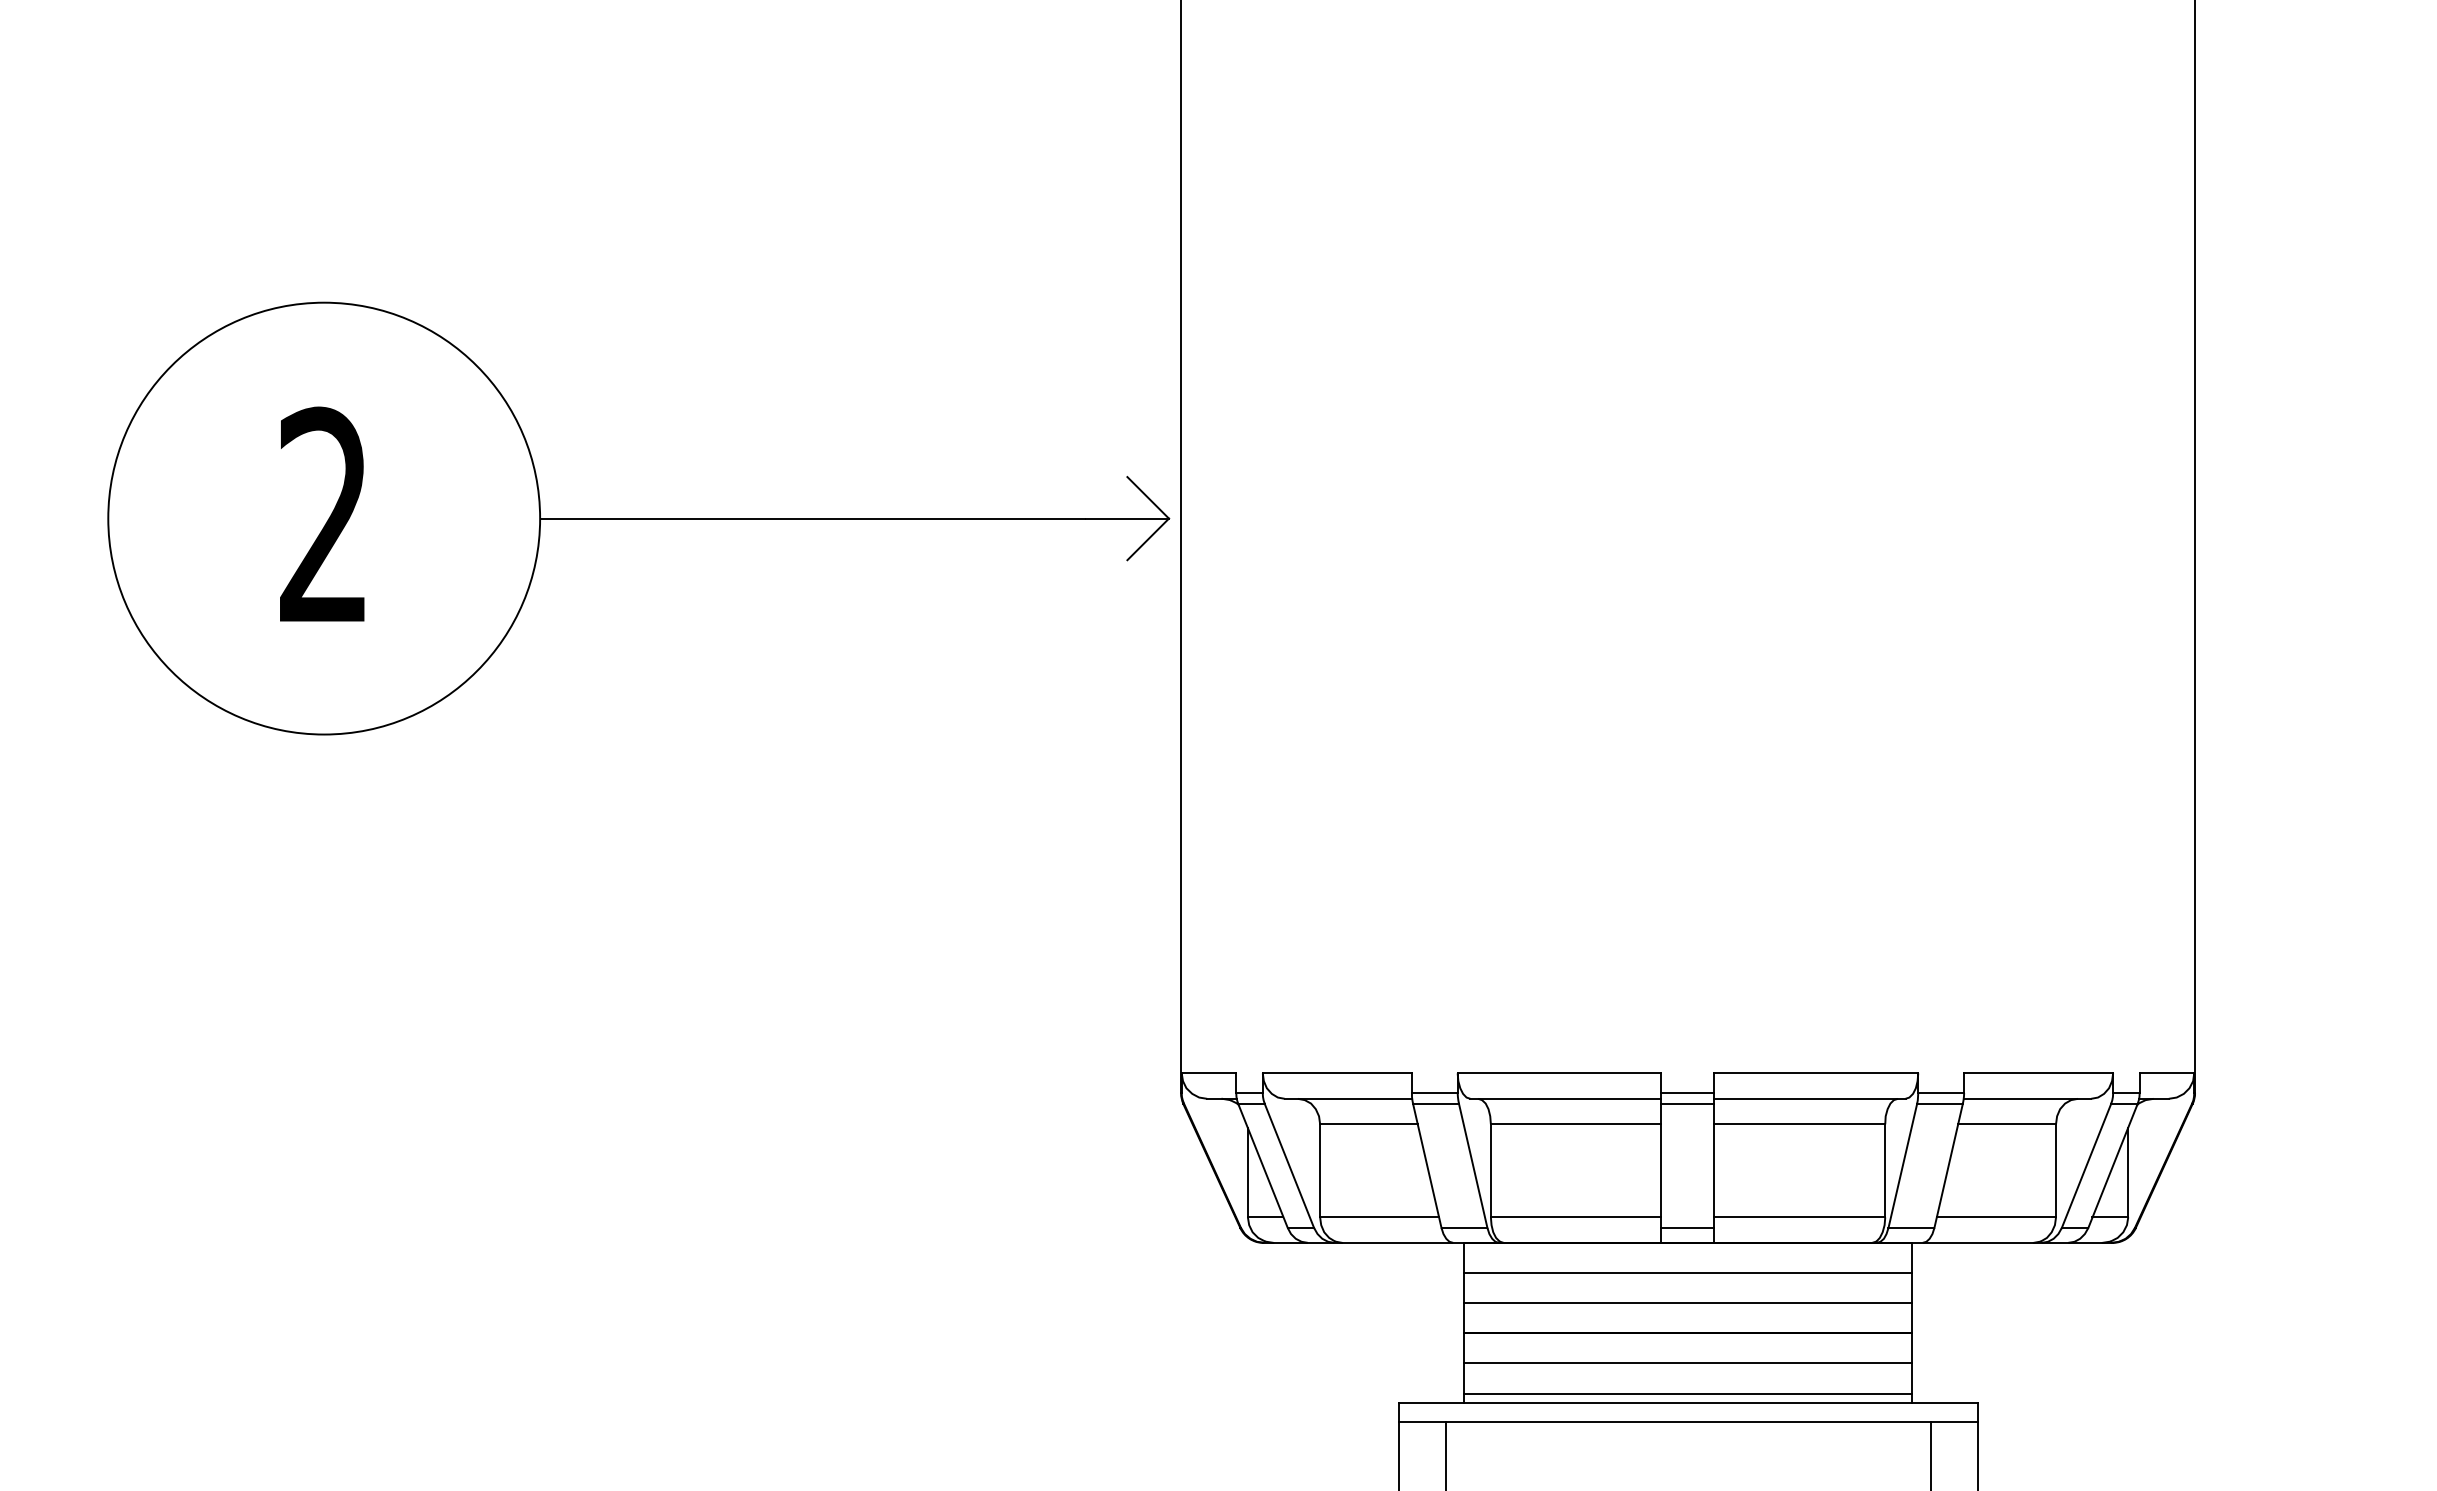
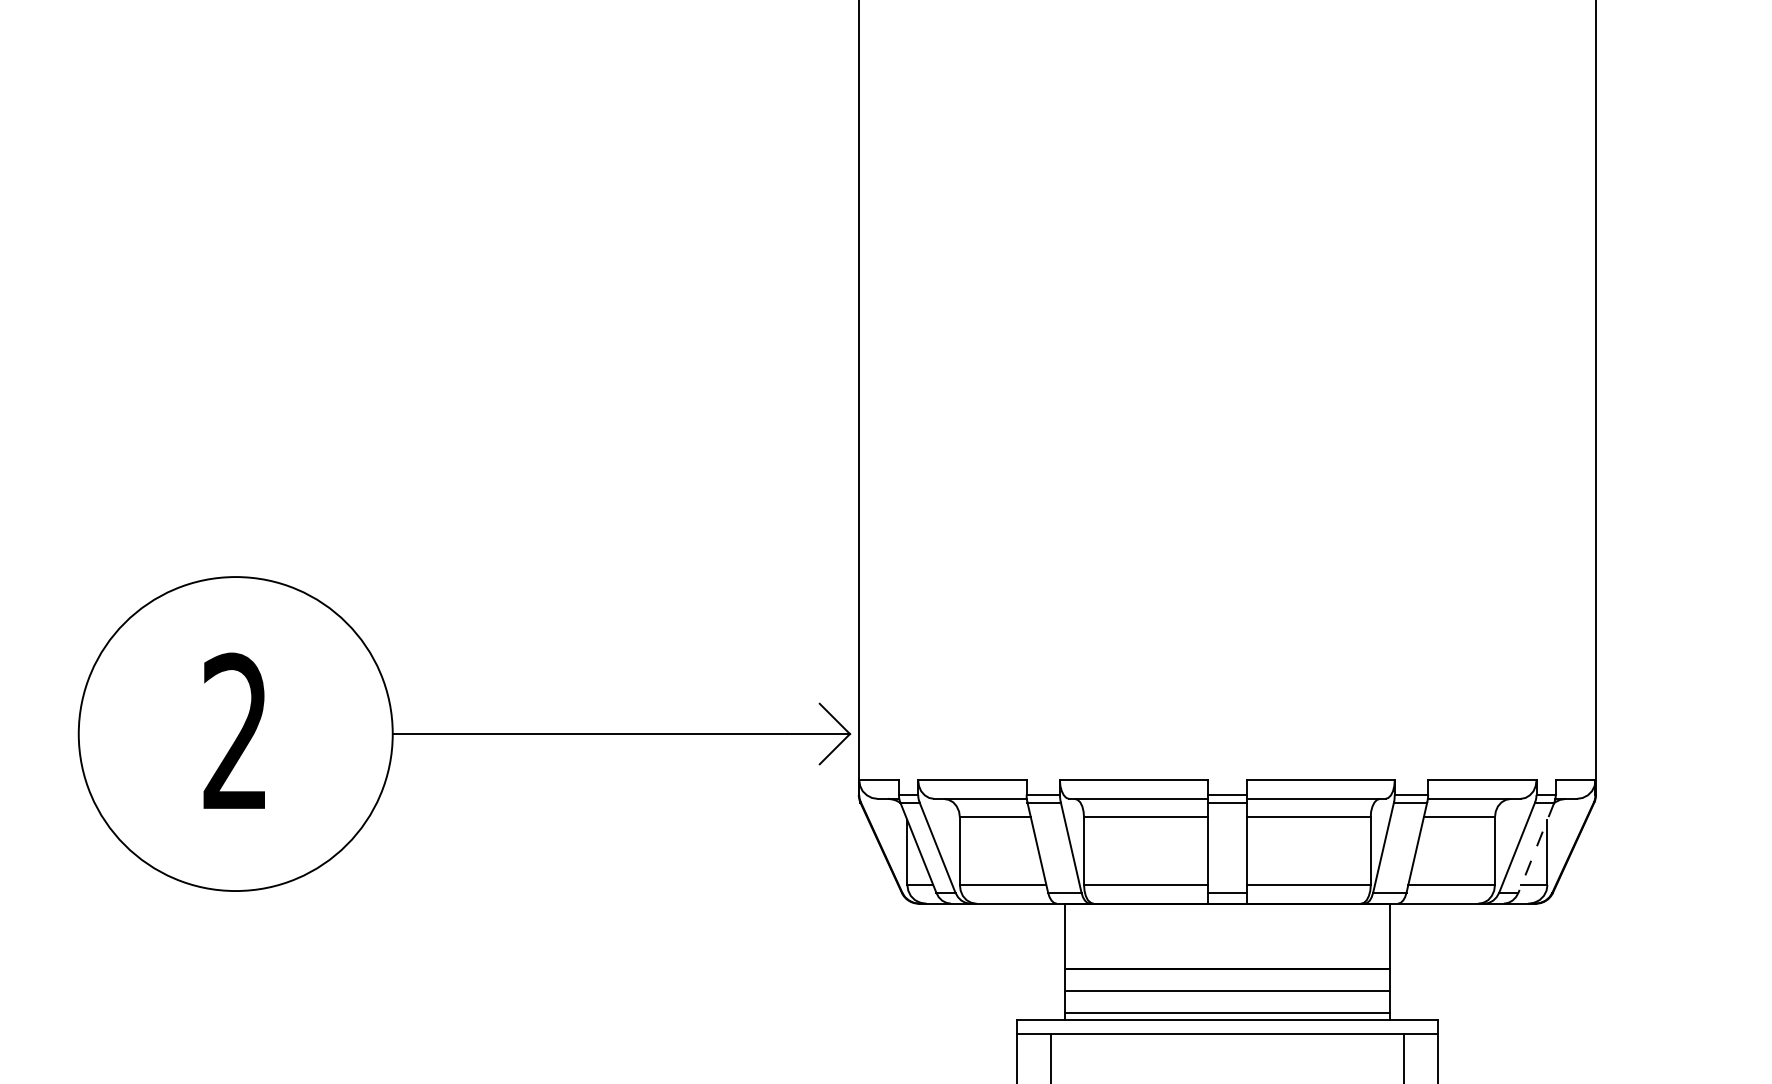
part: (638, 518) -> (464, 733), moved
line: (2113, 1165) -> (1536, 847), solid -> dashed
line: (1687, 1273) -> (1227, 925), removed
line: (1687, 1303) -> (1227, 947), removed

